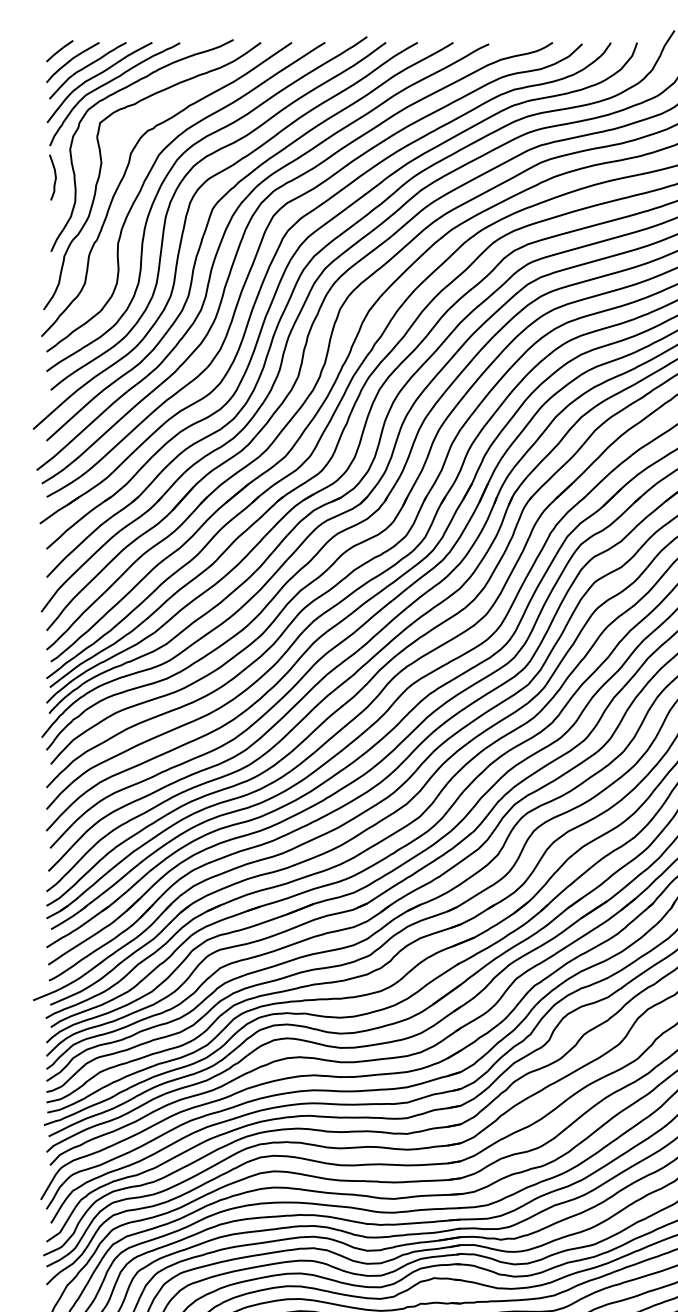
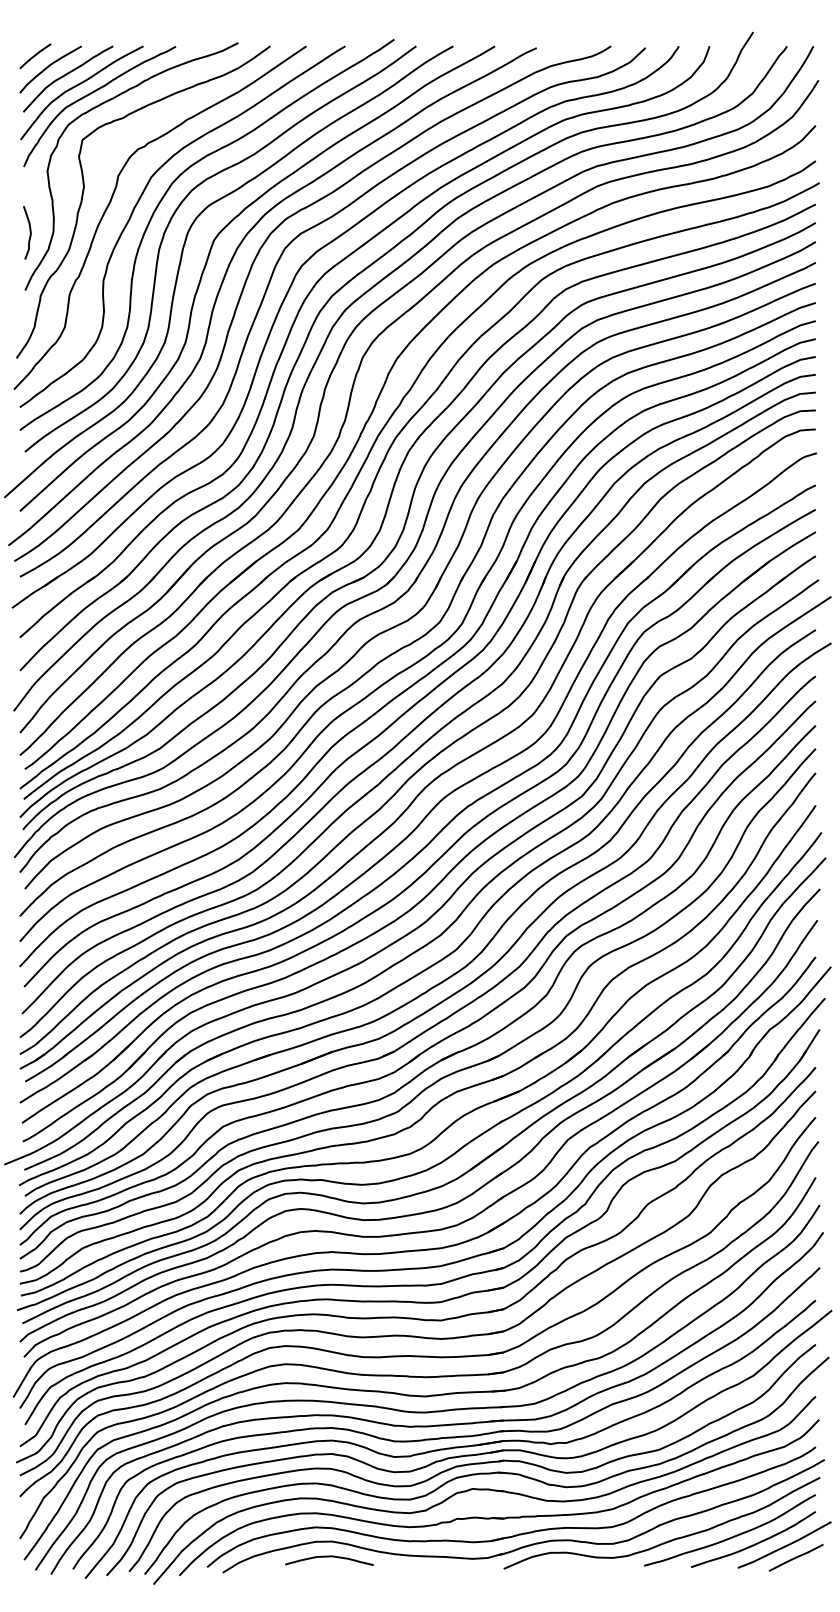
curve: (54, 177) -> (29, 232), moved

